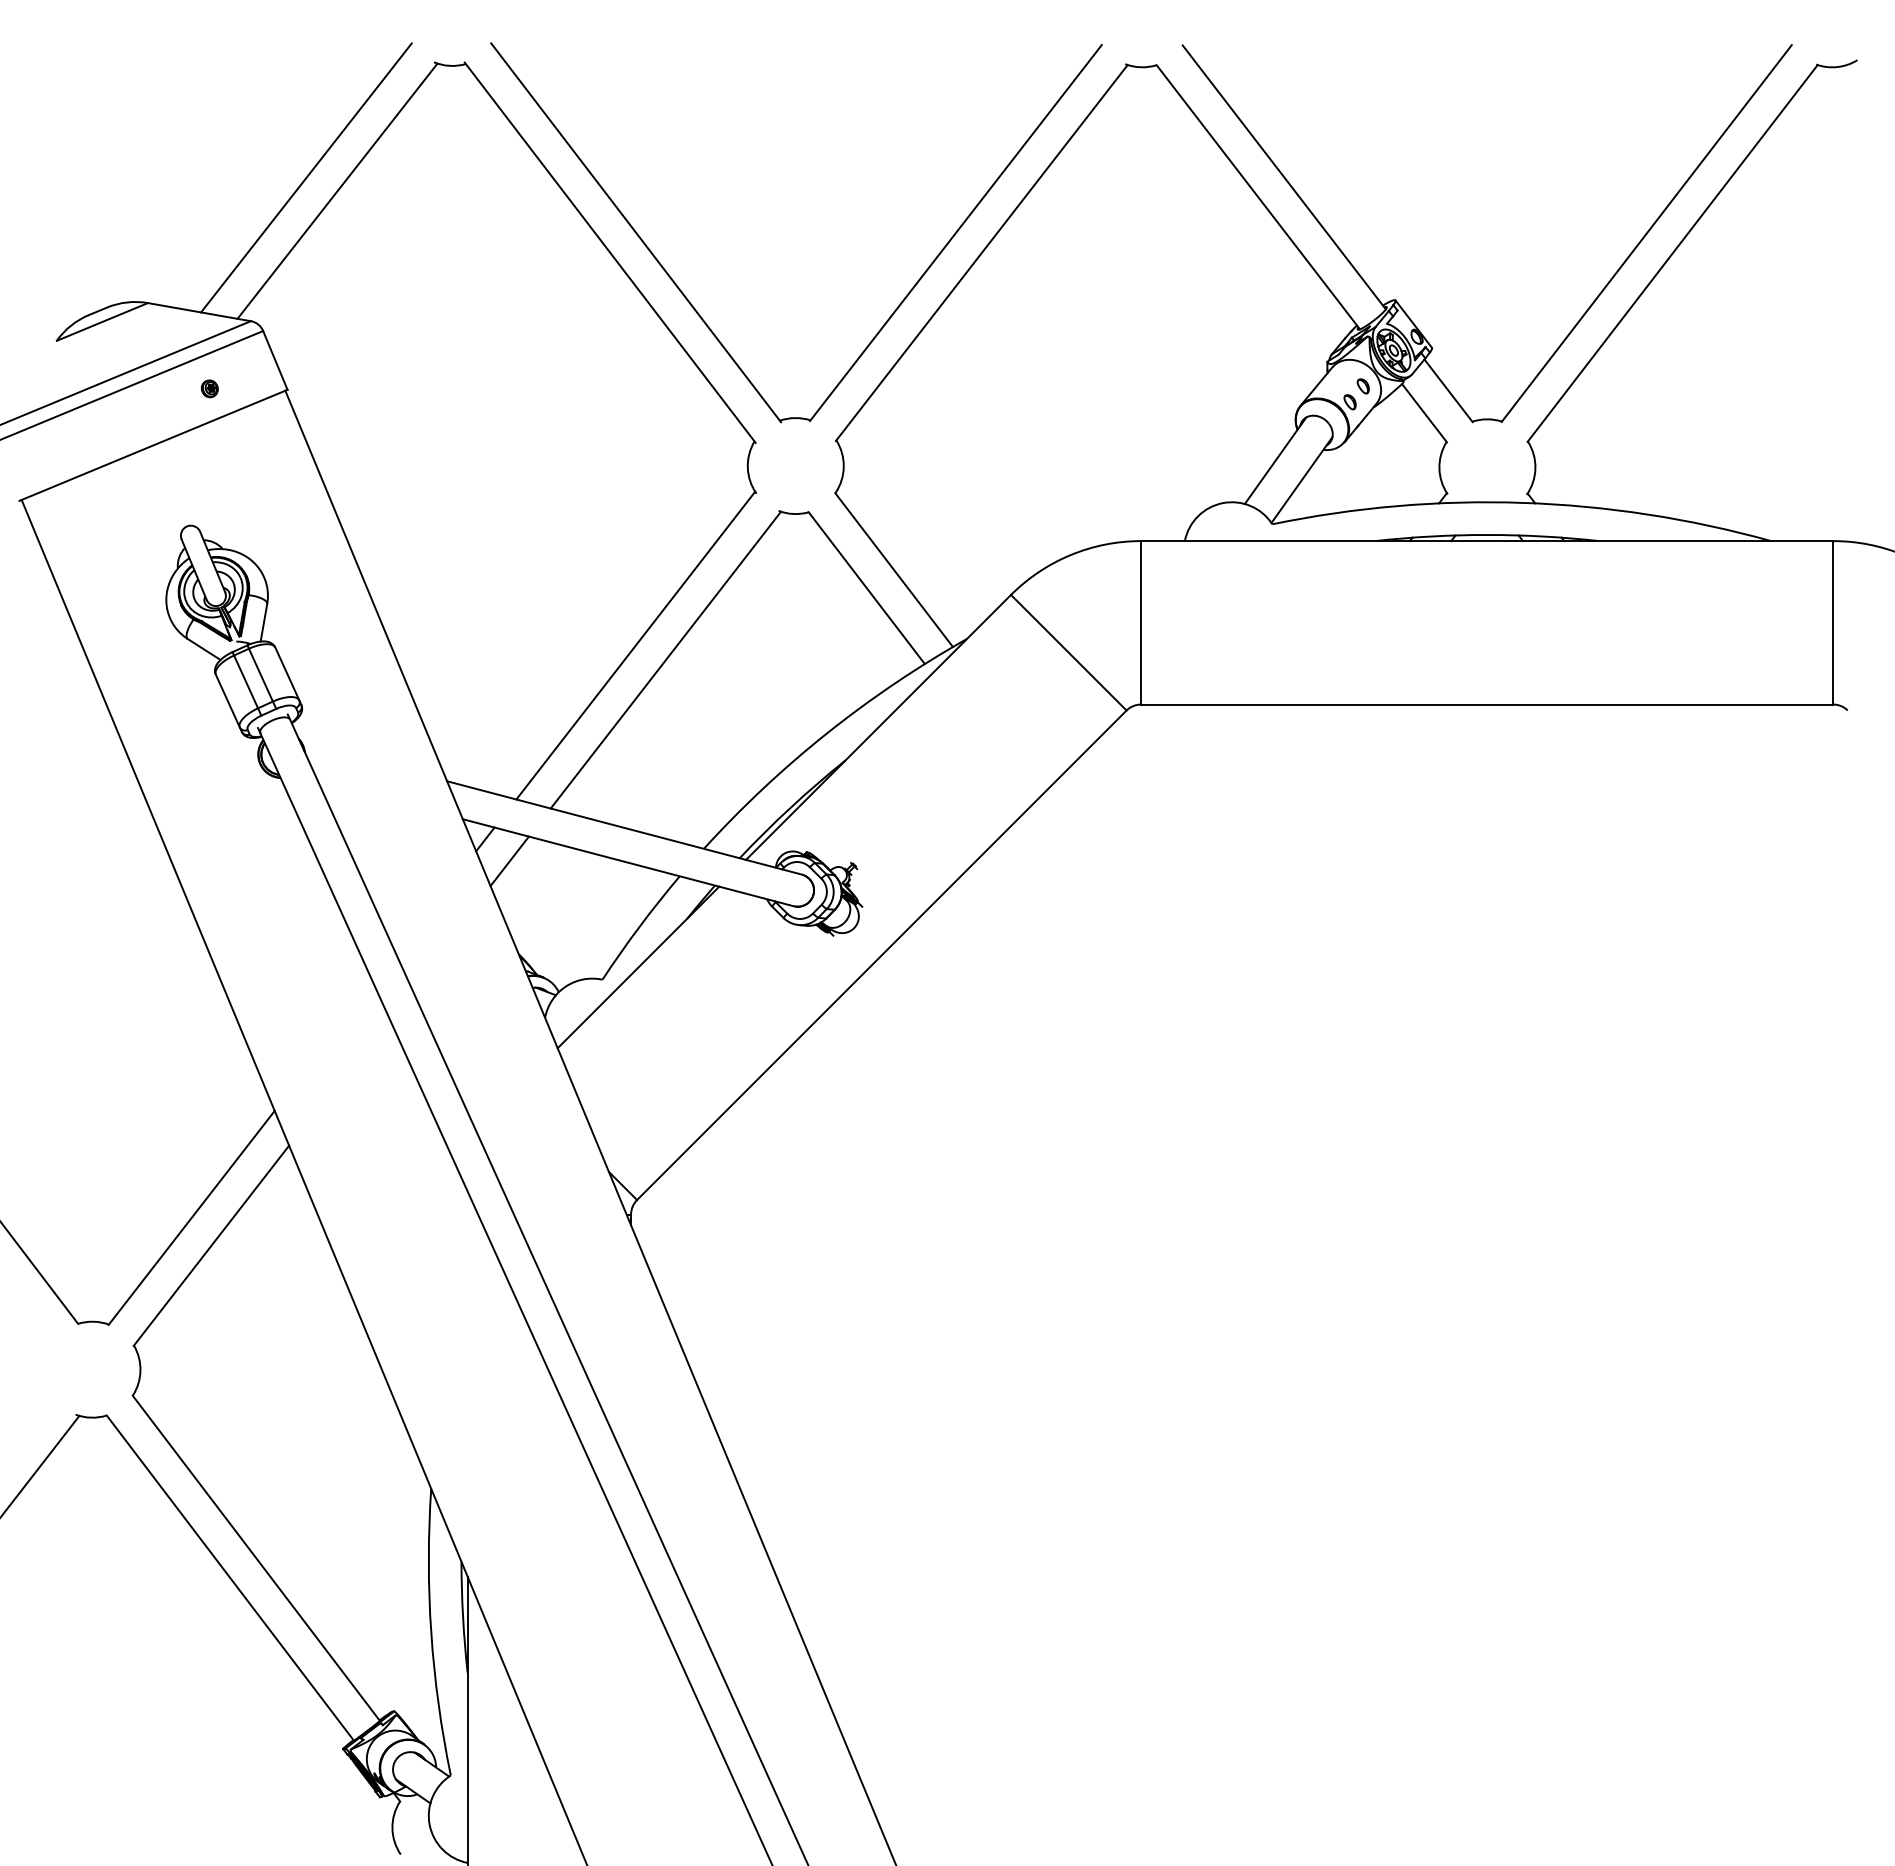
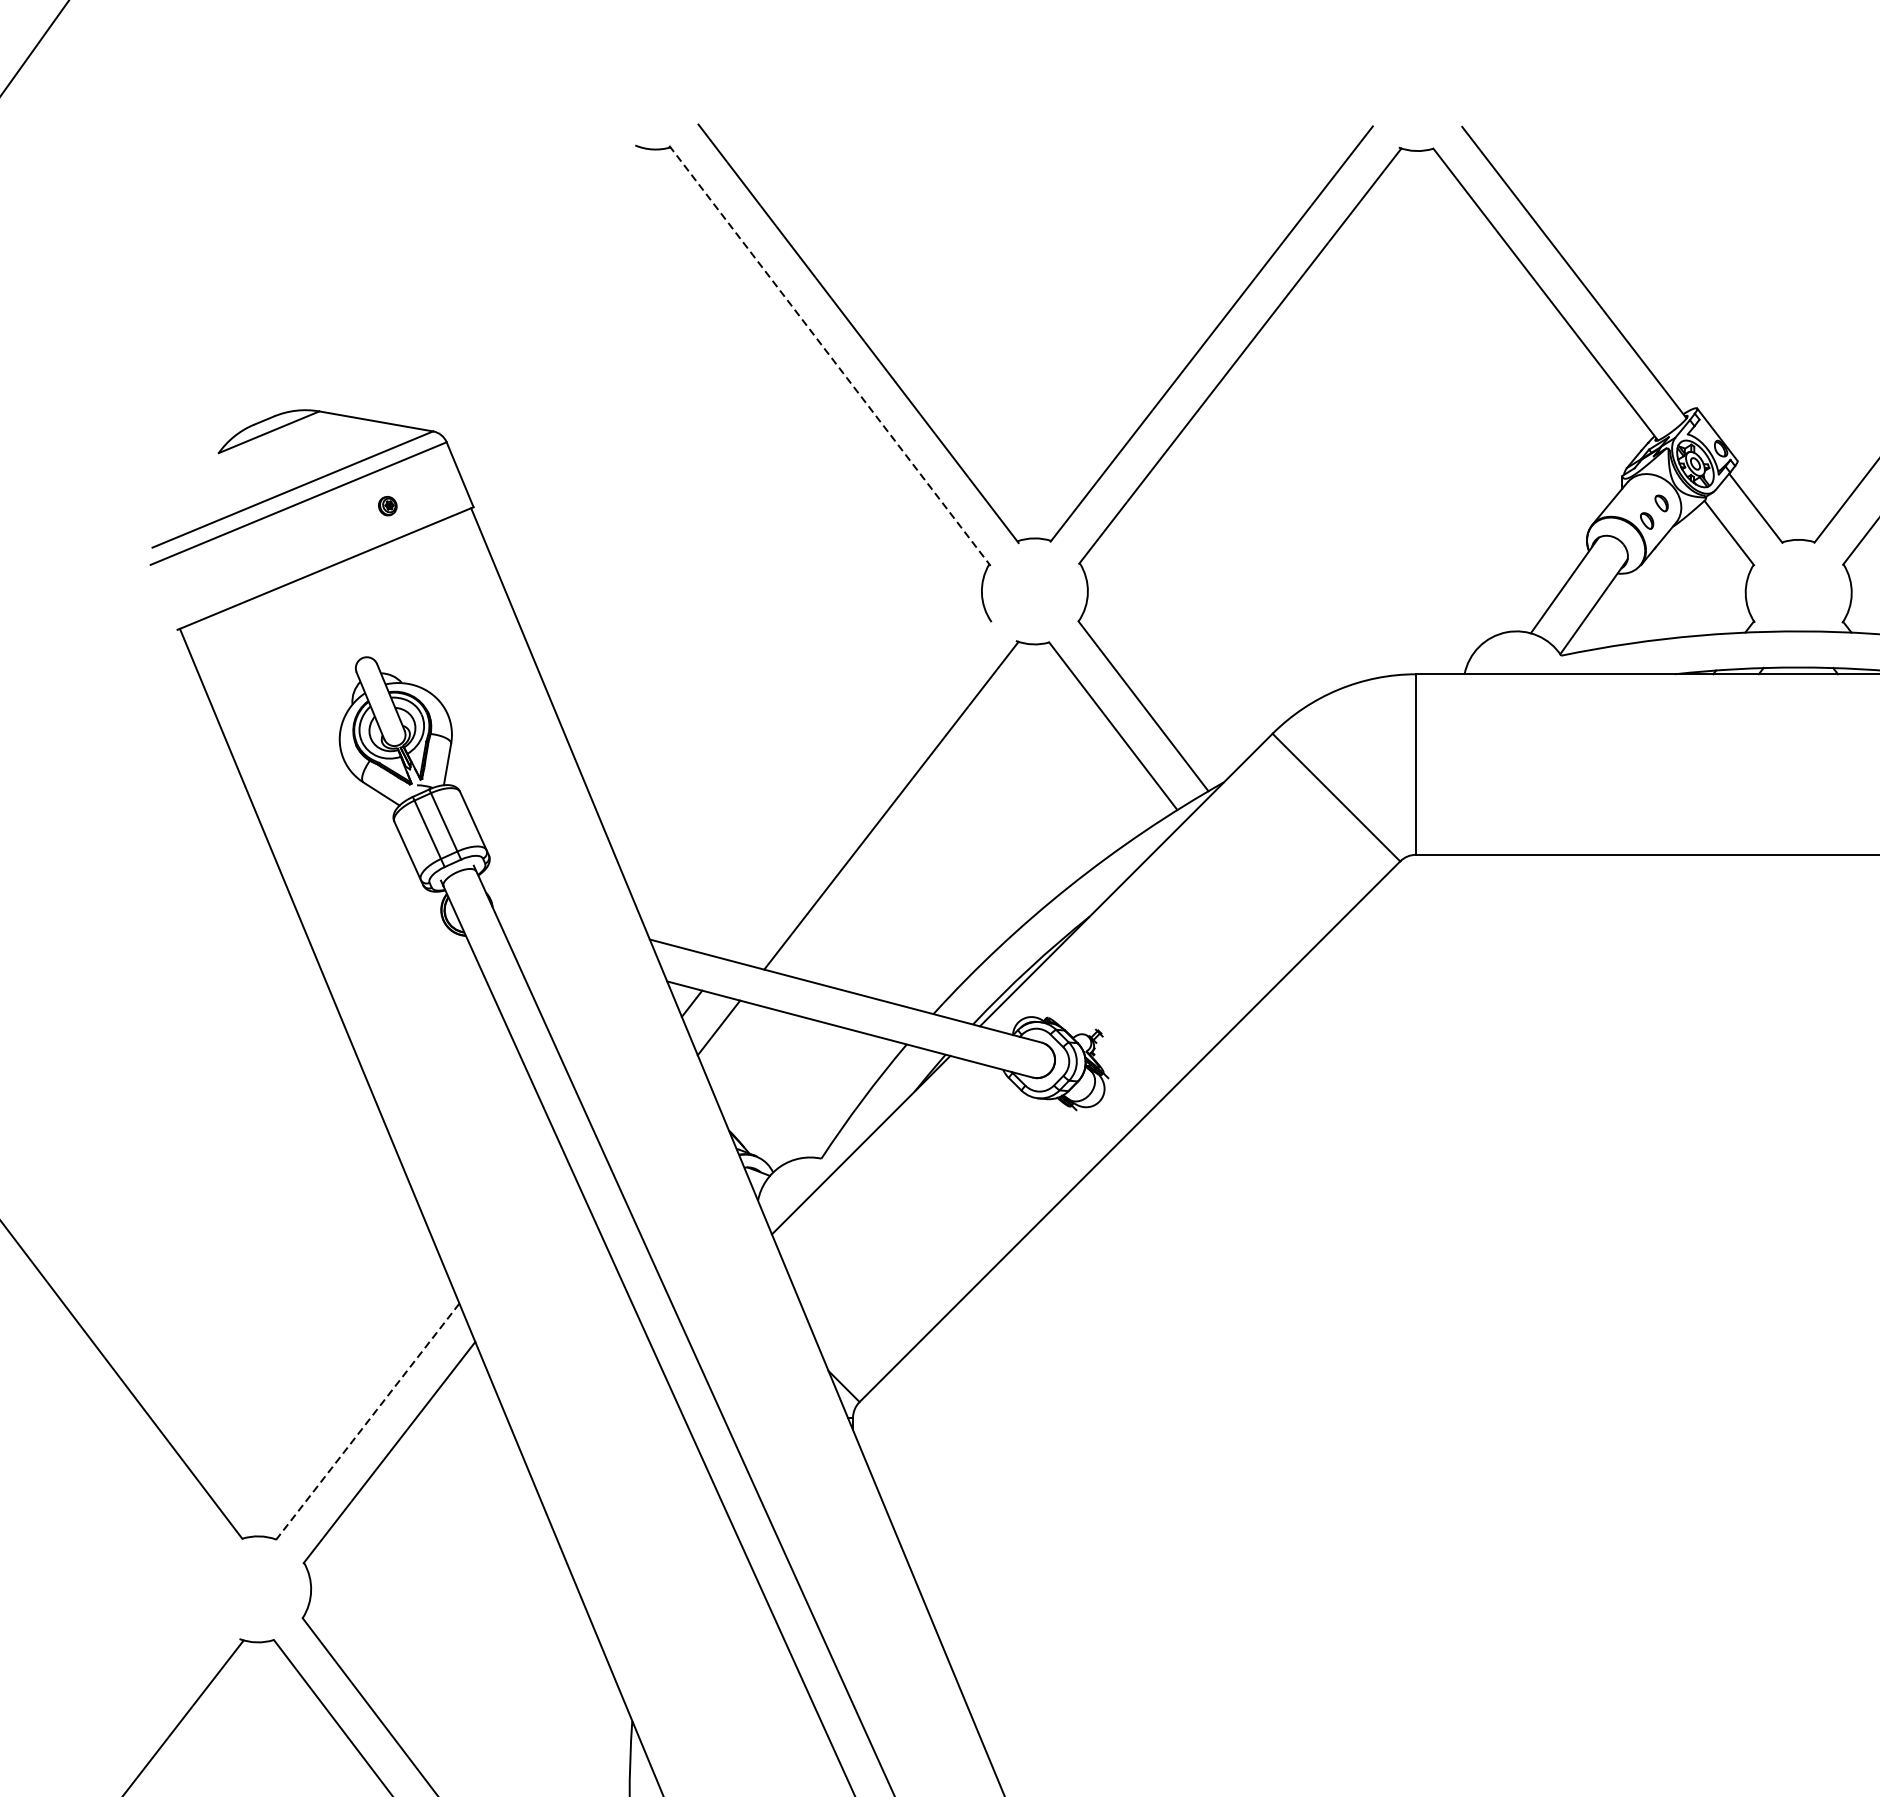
line: (306, 177) -> (494, 272), removed
line: (337, 190) -> (528, 287), removed
line: (610, 253) -> (830, 356), solid -> dashed
line: (635, 645) -> (857, 789), removed
line: (191, 1218) -> (367, 1422), solid -> dashed

